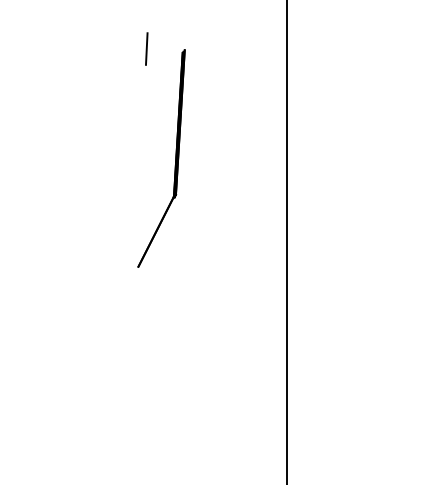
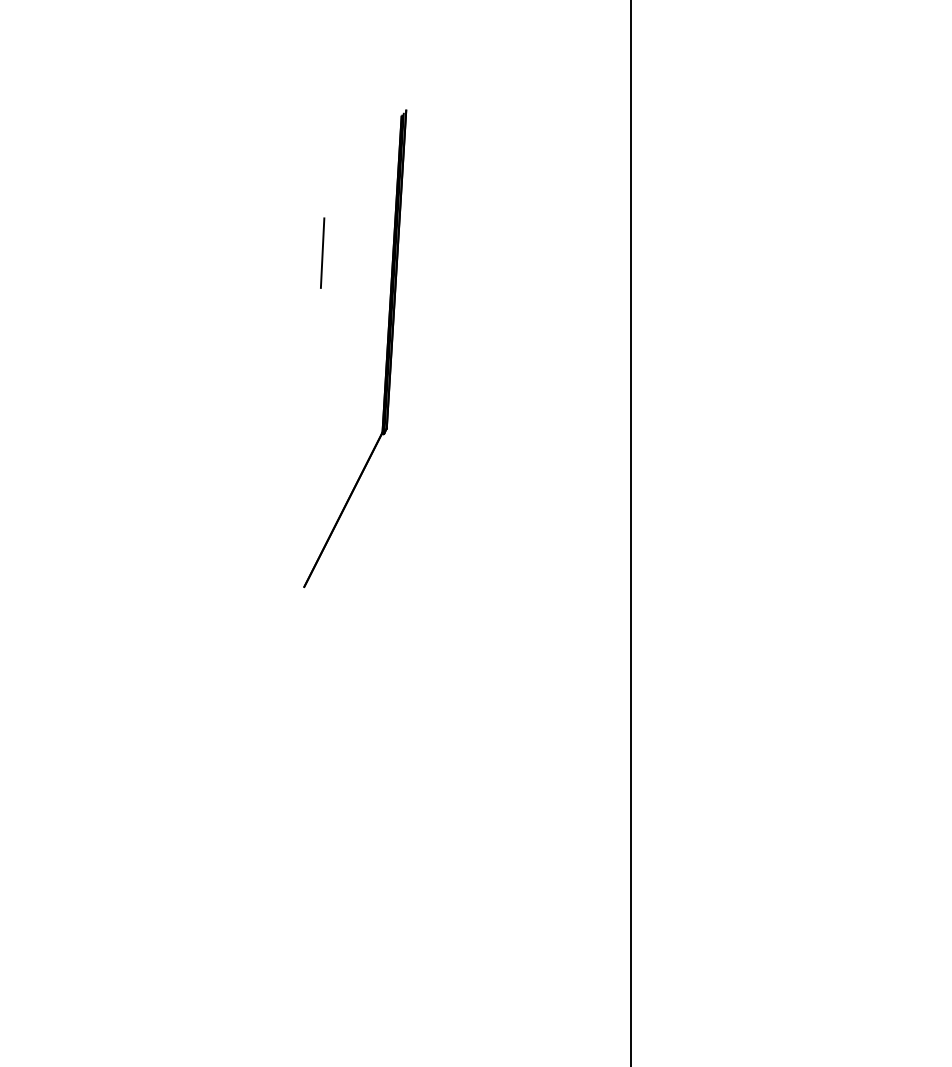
line: (146, 48) -> (322, 251), moved

